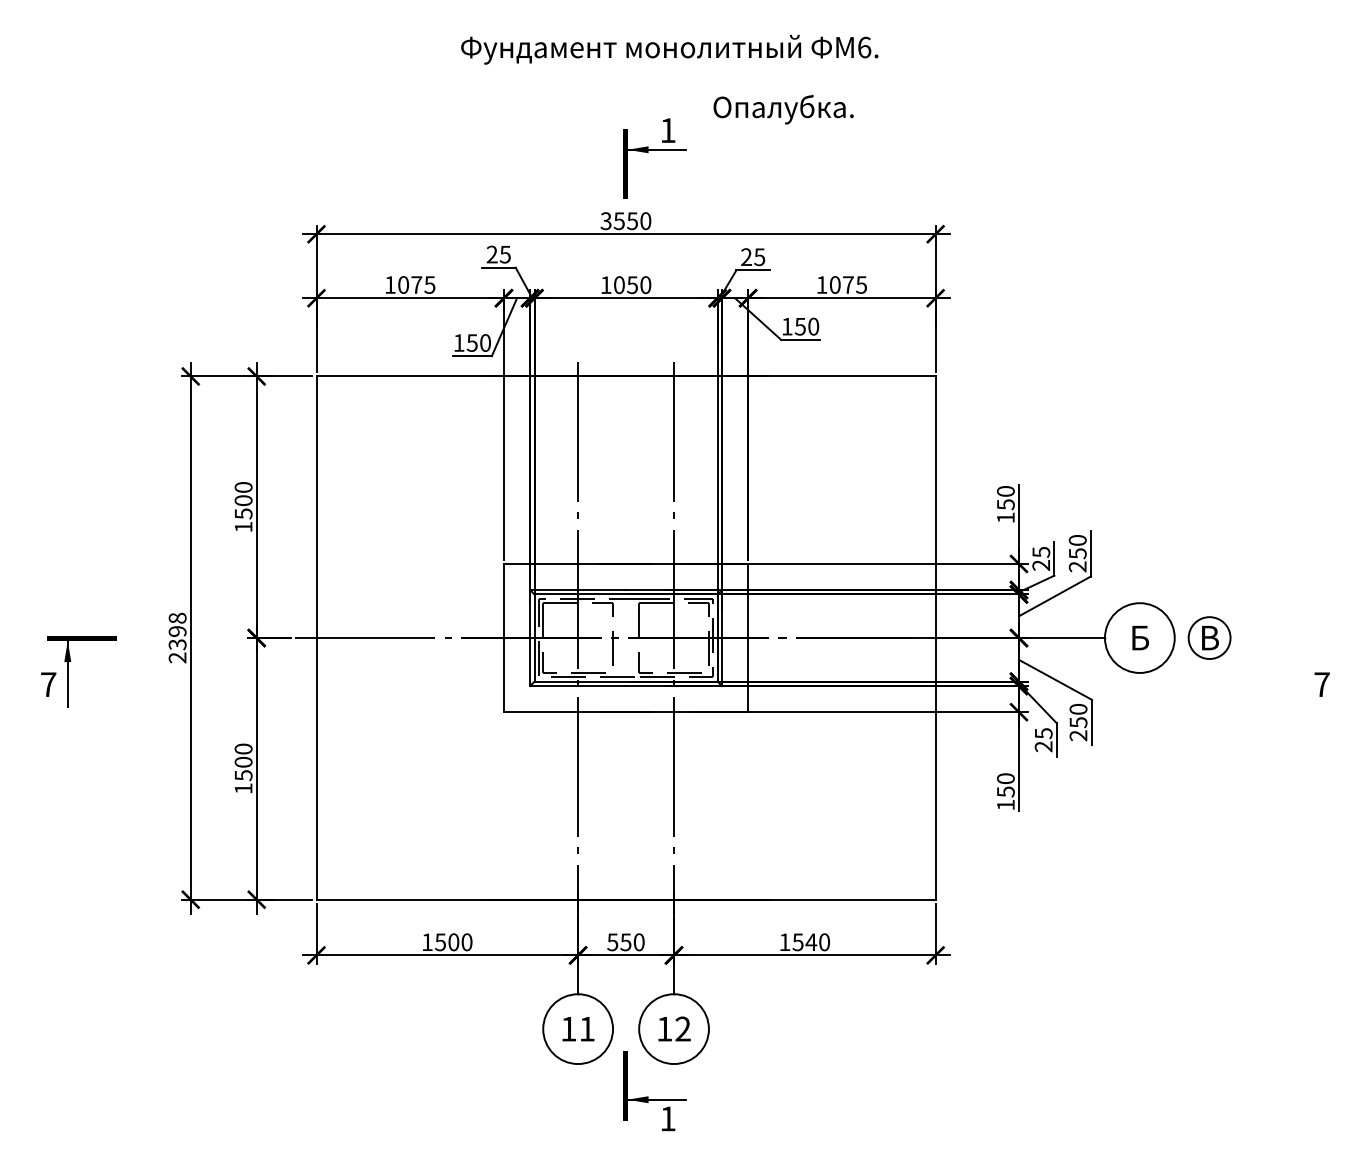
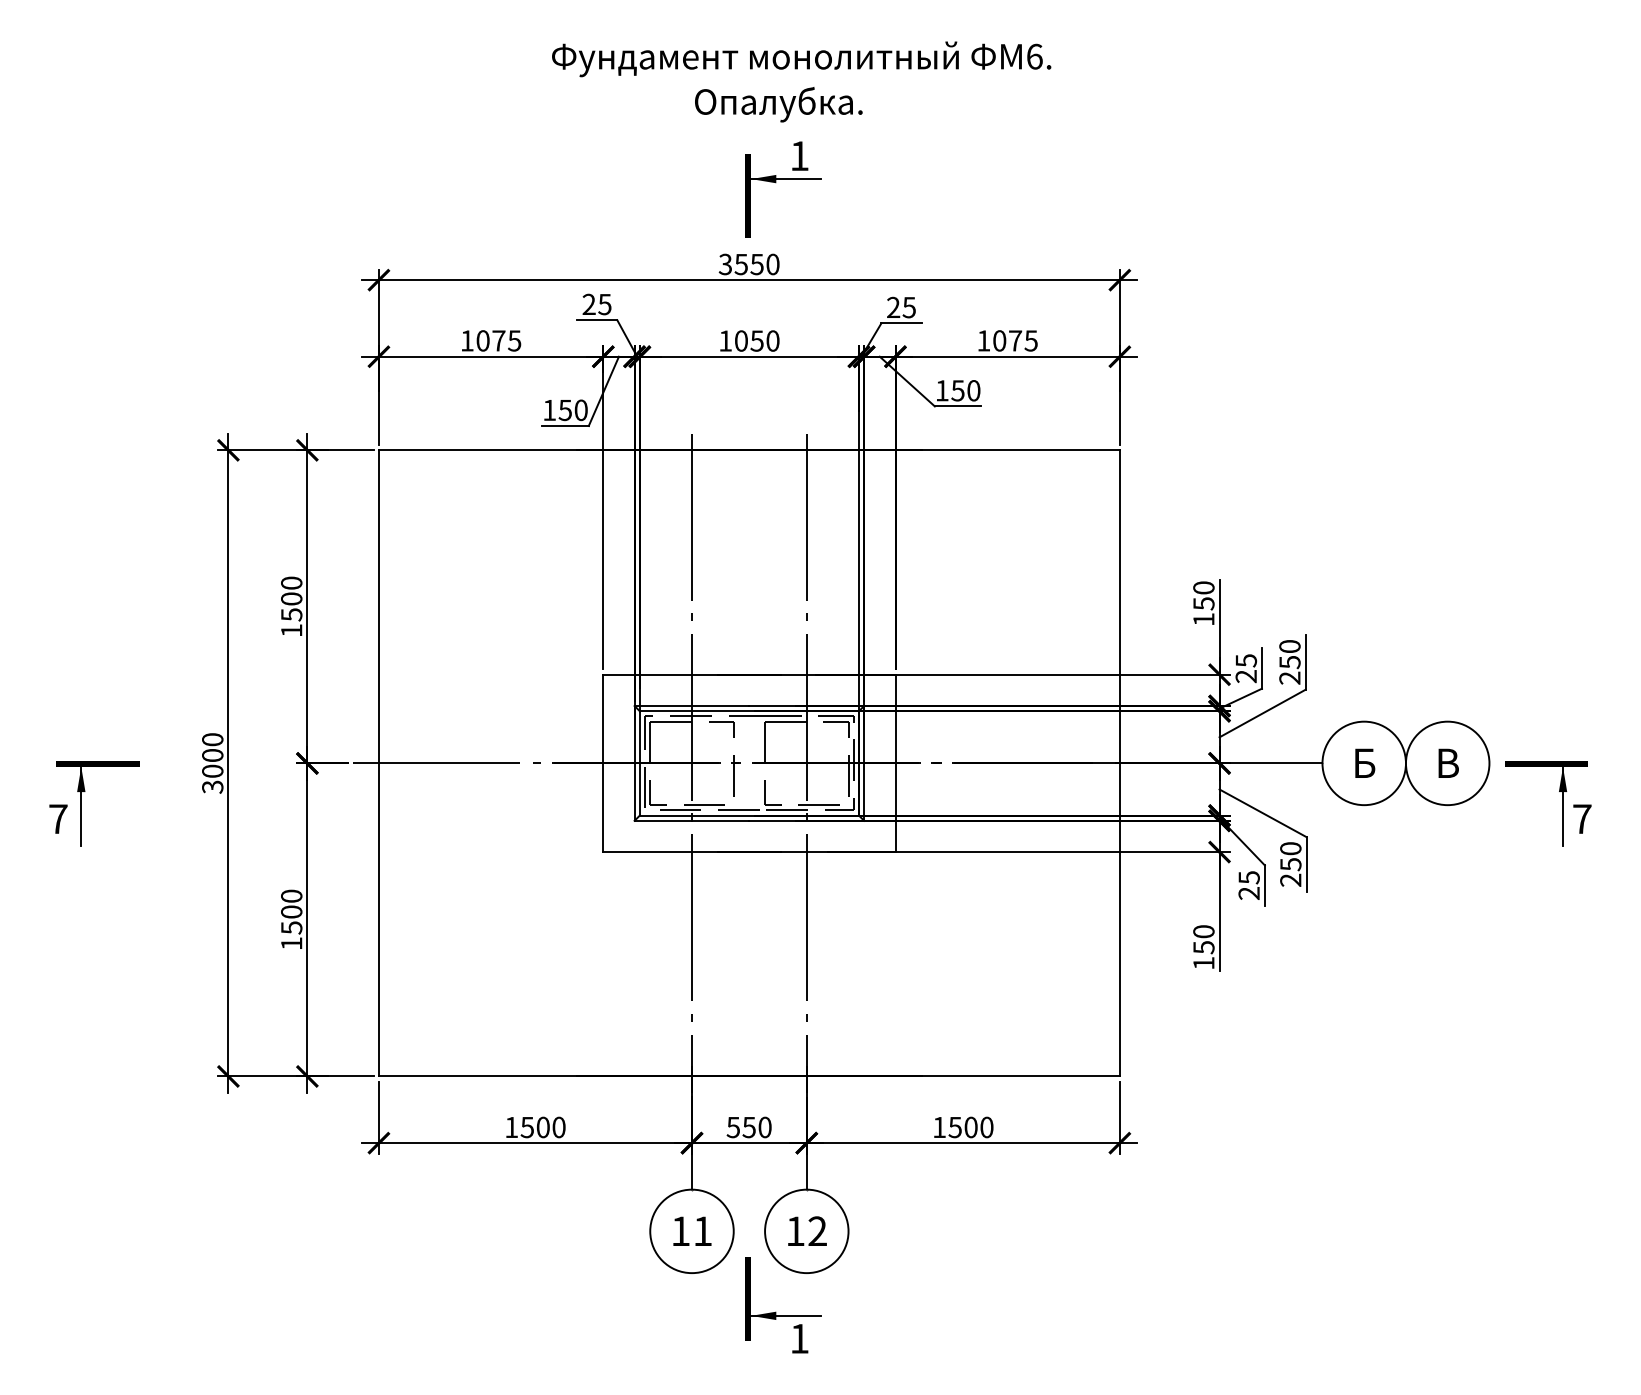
text: (783, 109) -> (778, 104), moved
text: (177, 637) -> (212, 762), 2398 -> 3000
circle: (1209, 637) -> (1447, 762), size x1.67
part: (1305, 671) -> (1562, 803), added
text: (811, 942) -> (971, 1127), 1540 -> 1500

